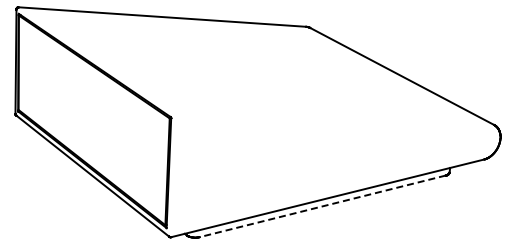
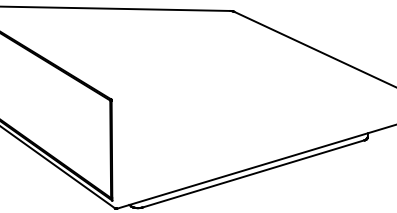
line: (322, 206) -> (253, 174), dashed -> solid

